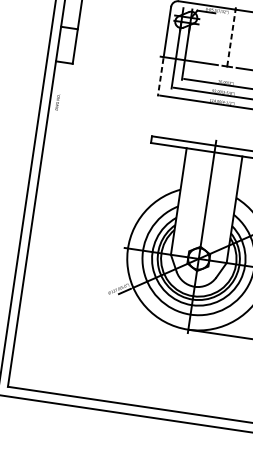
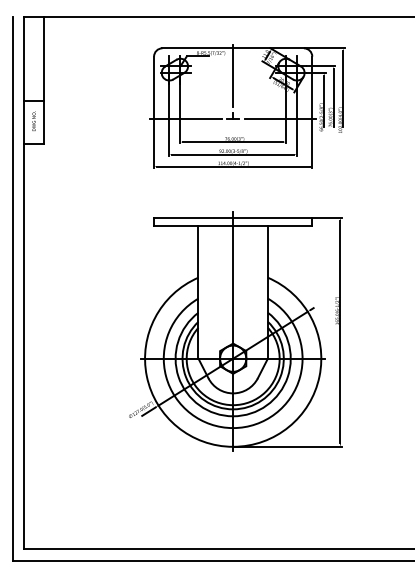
line: (232, 32) -> (233, 76), dashed -> solid
line: (161, 77) -> (154, 144), dashed -> solid
text: (57, 101) -> (33, 120), moved

